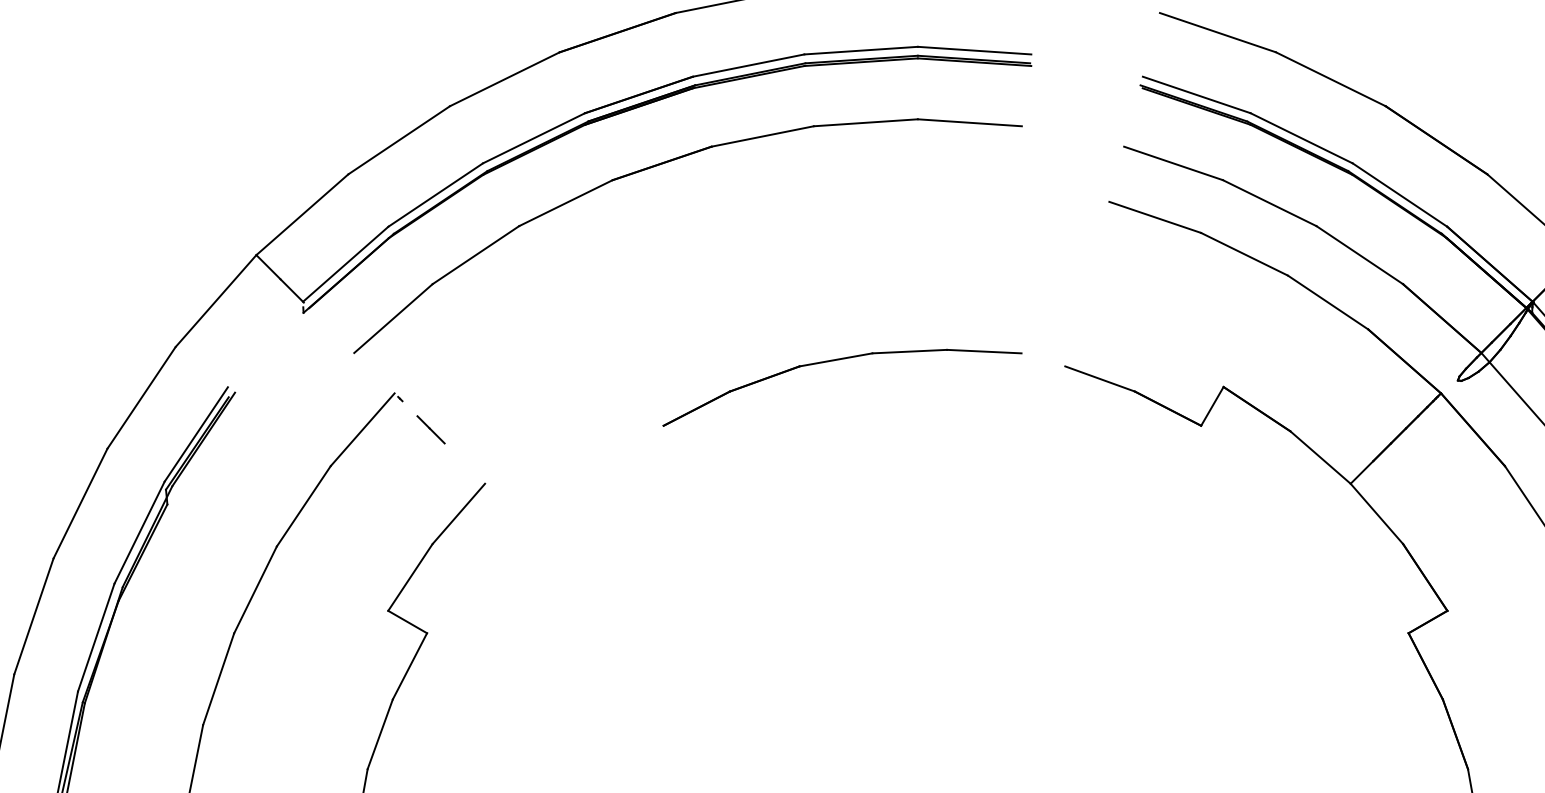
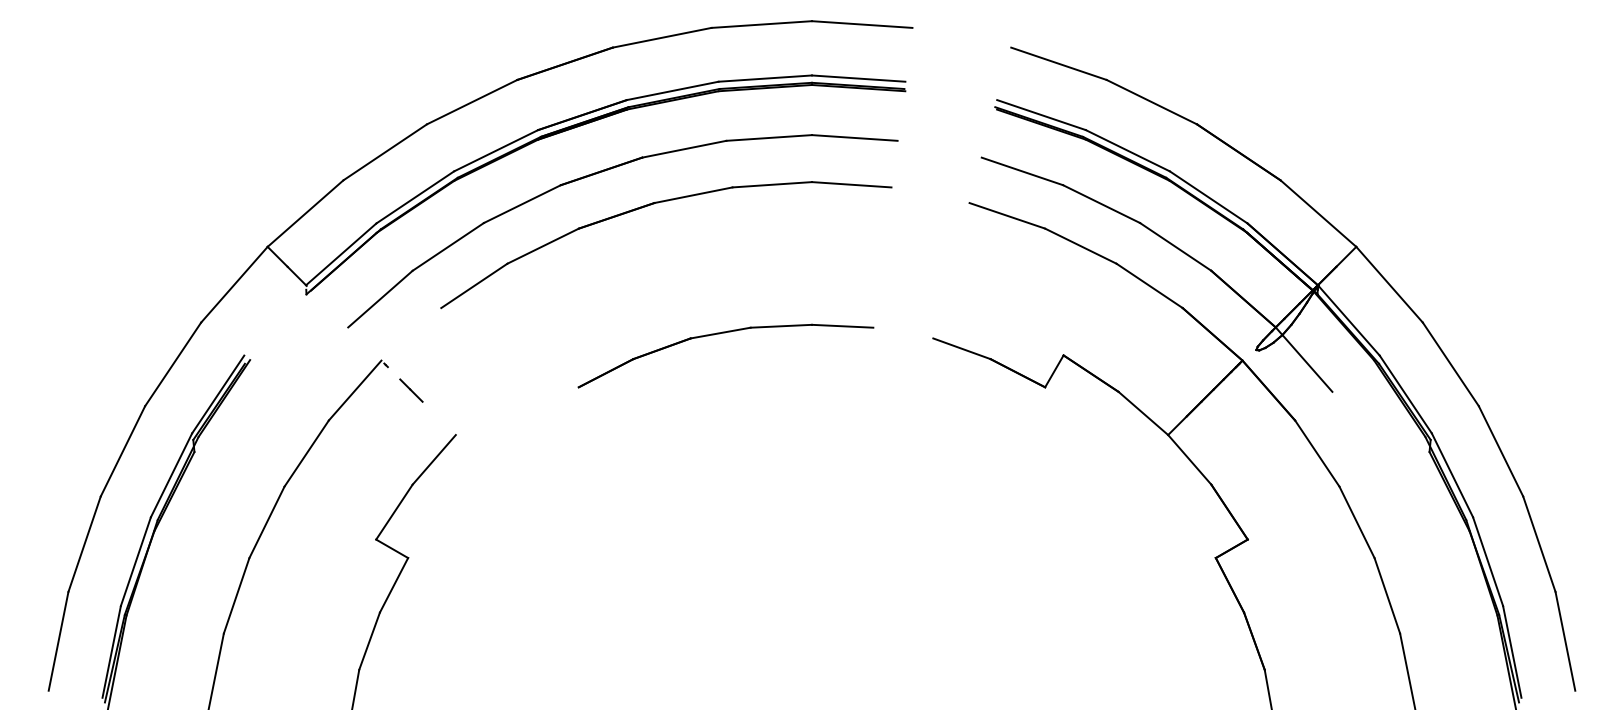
part: (726, 203) -> (654, 204), added
part: (834, 361) -> (719, 334), moved

